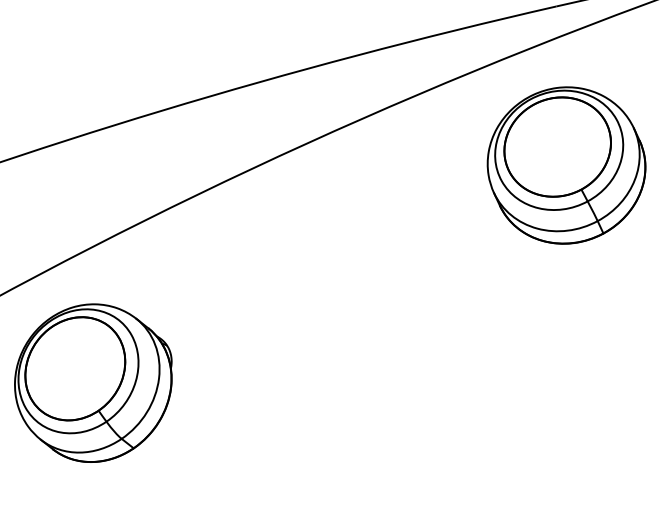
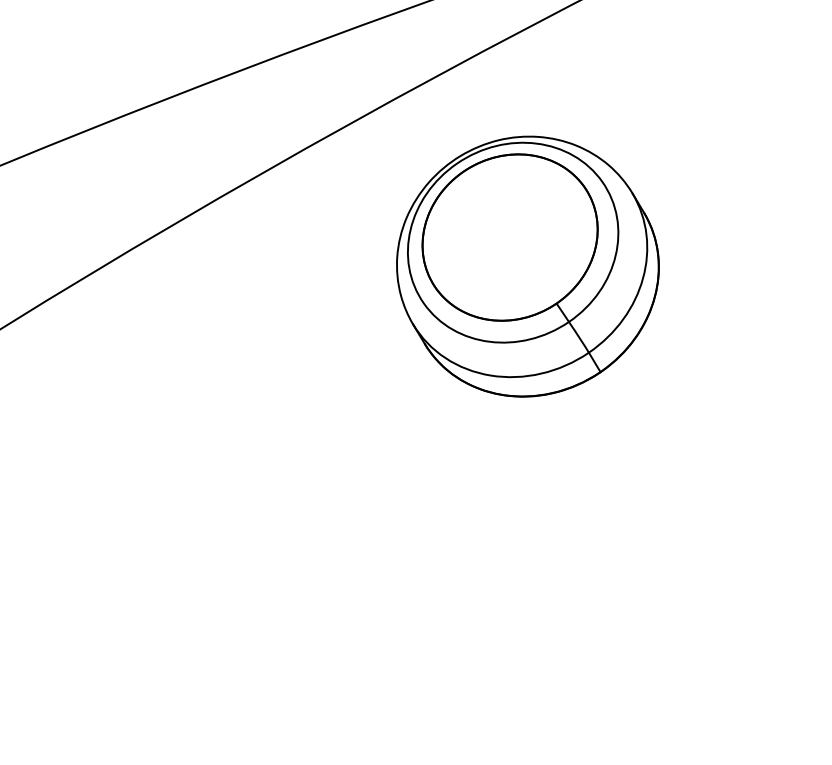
part: (566, 165) -> (527, 266), moved

